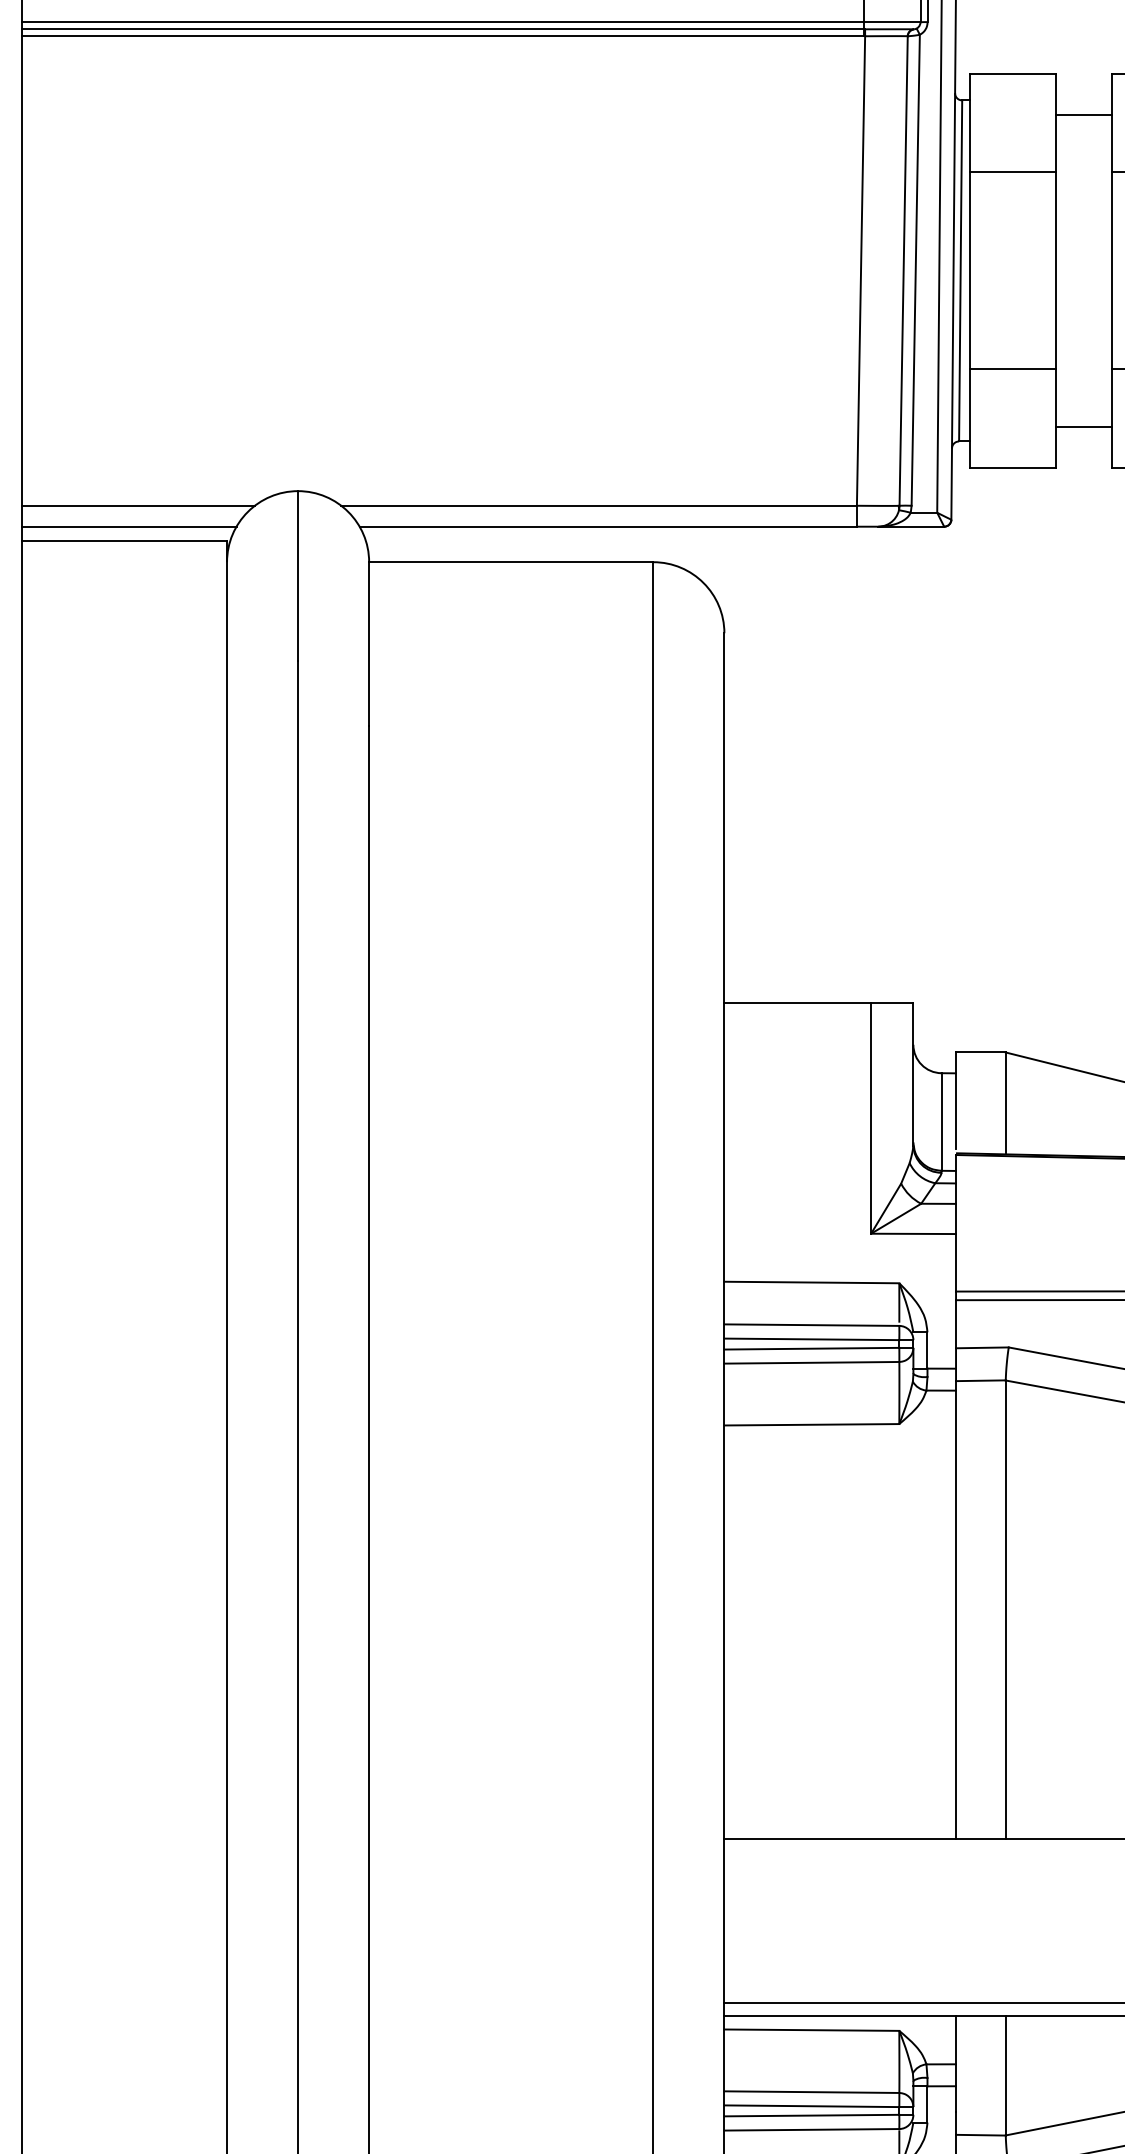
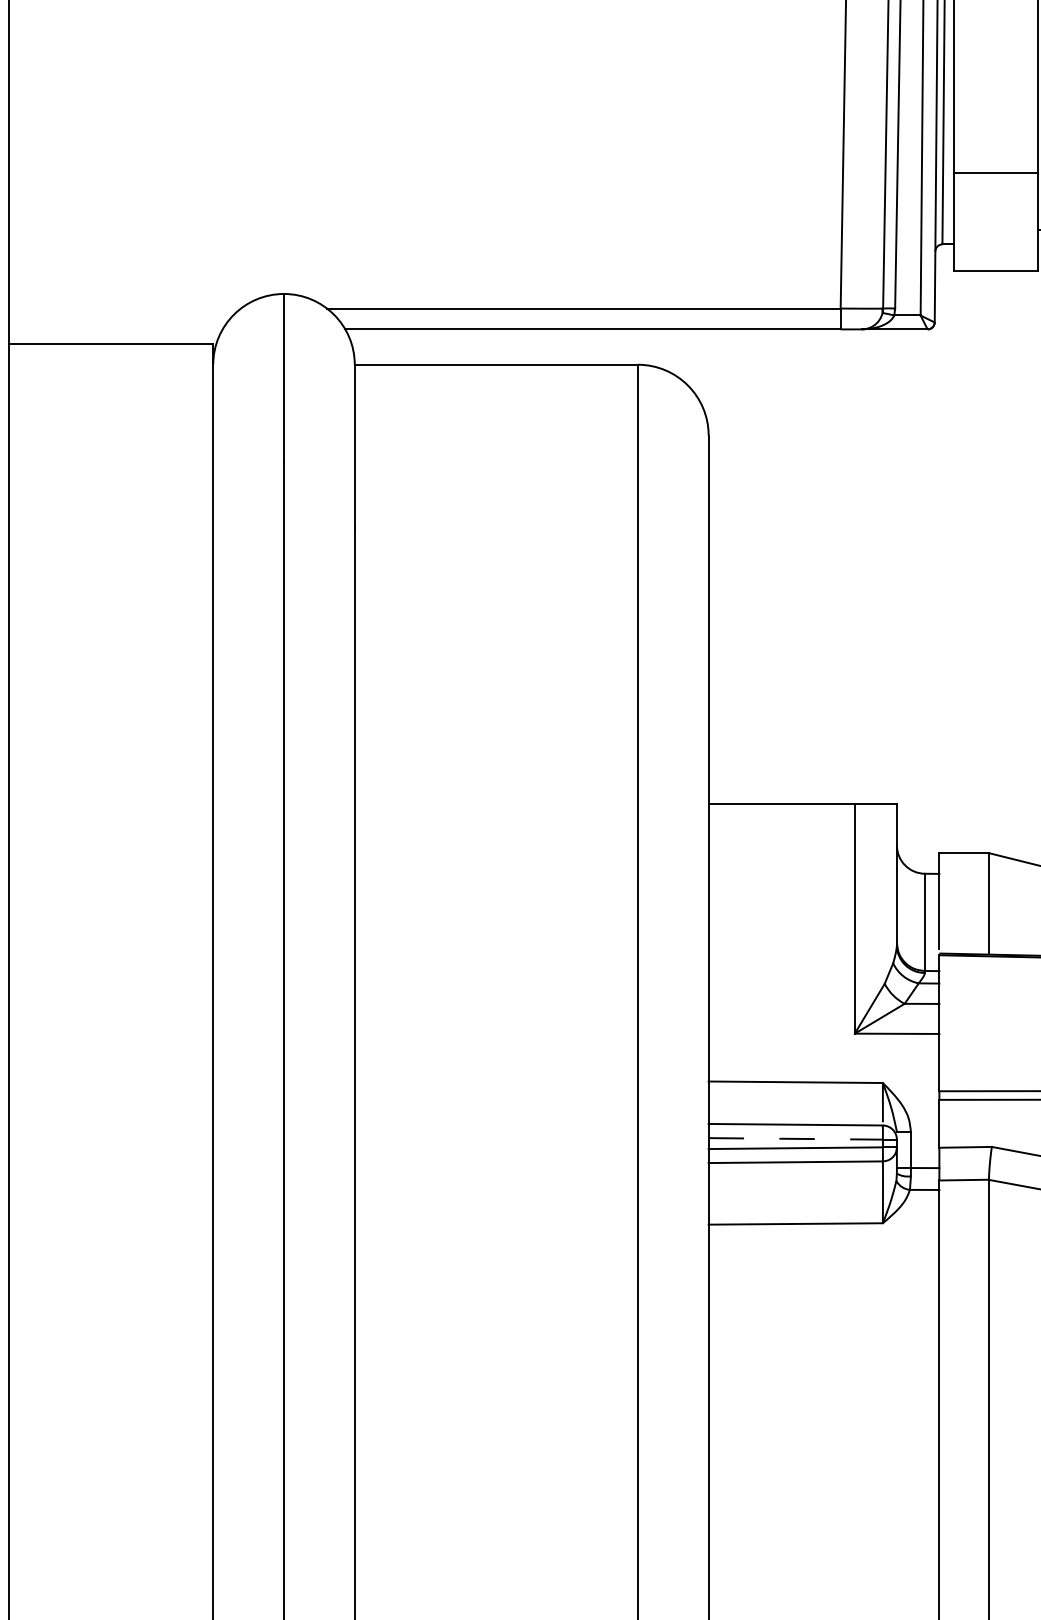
line: (138, 505) -> (125, 308), removed
line: (129, 526) -> (116, 329), removed
line: (812, 1339) -> (796, 1139), solid -> dashed

